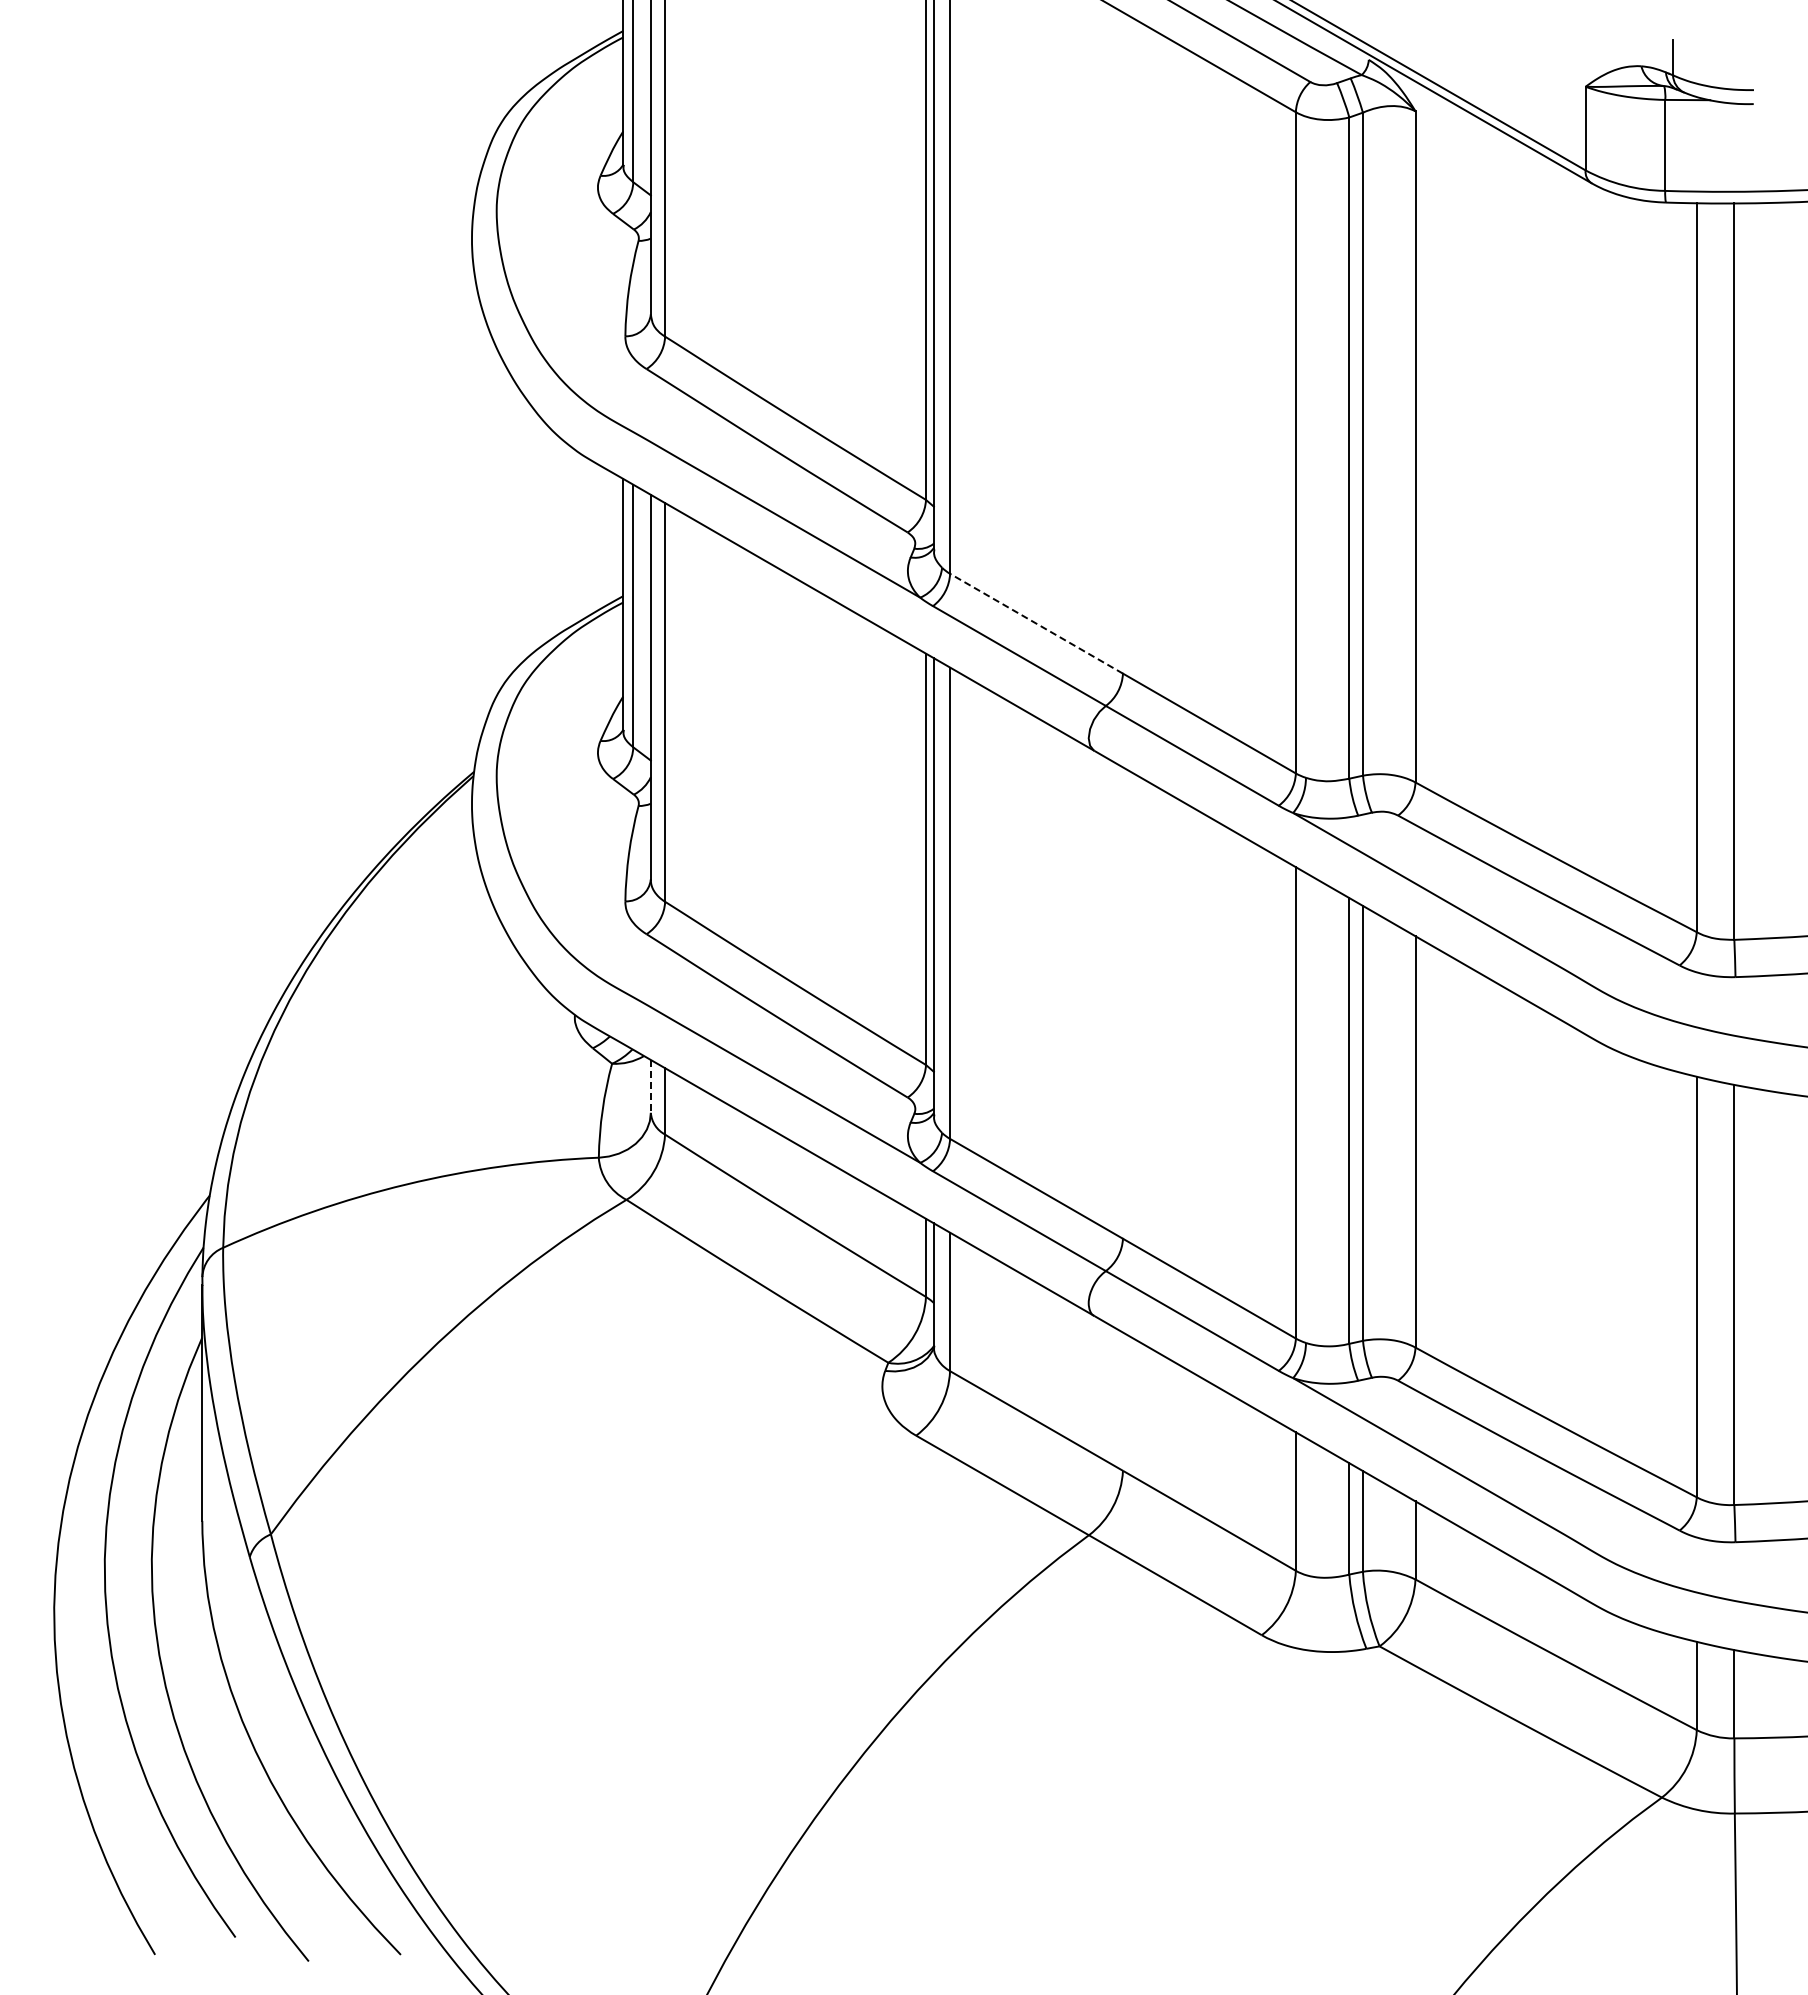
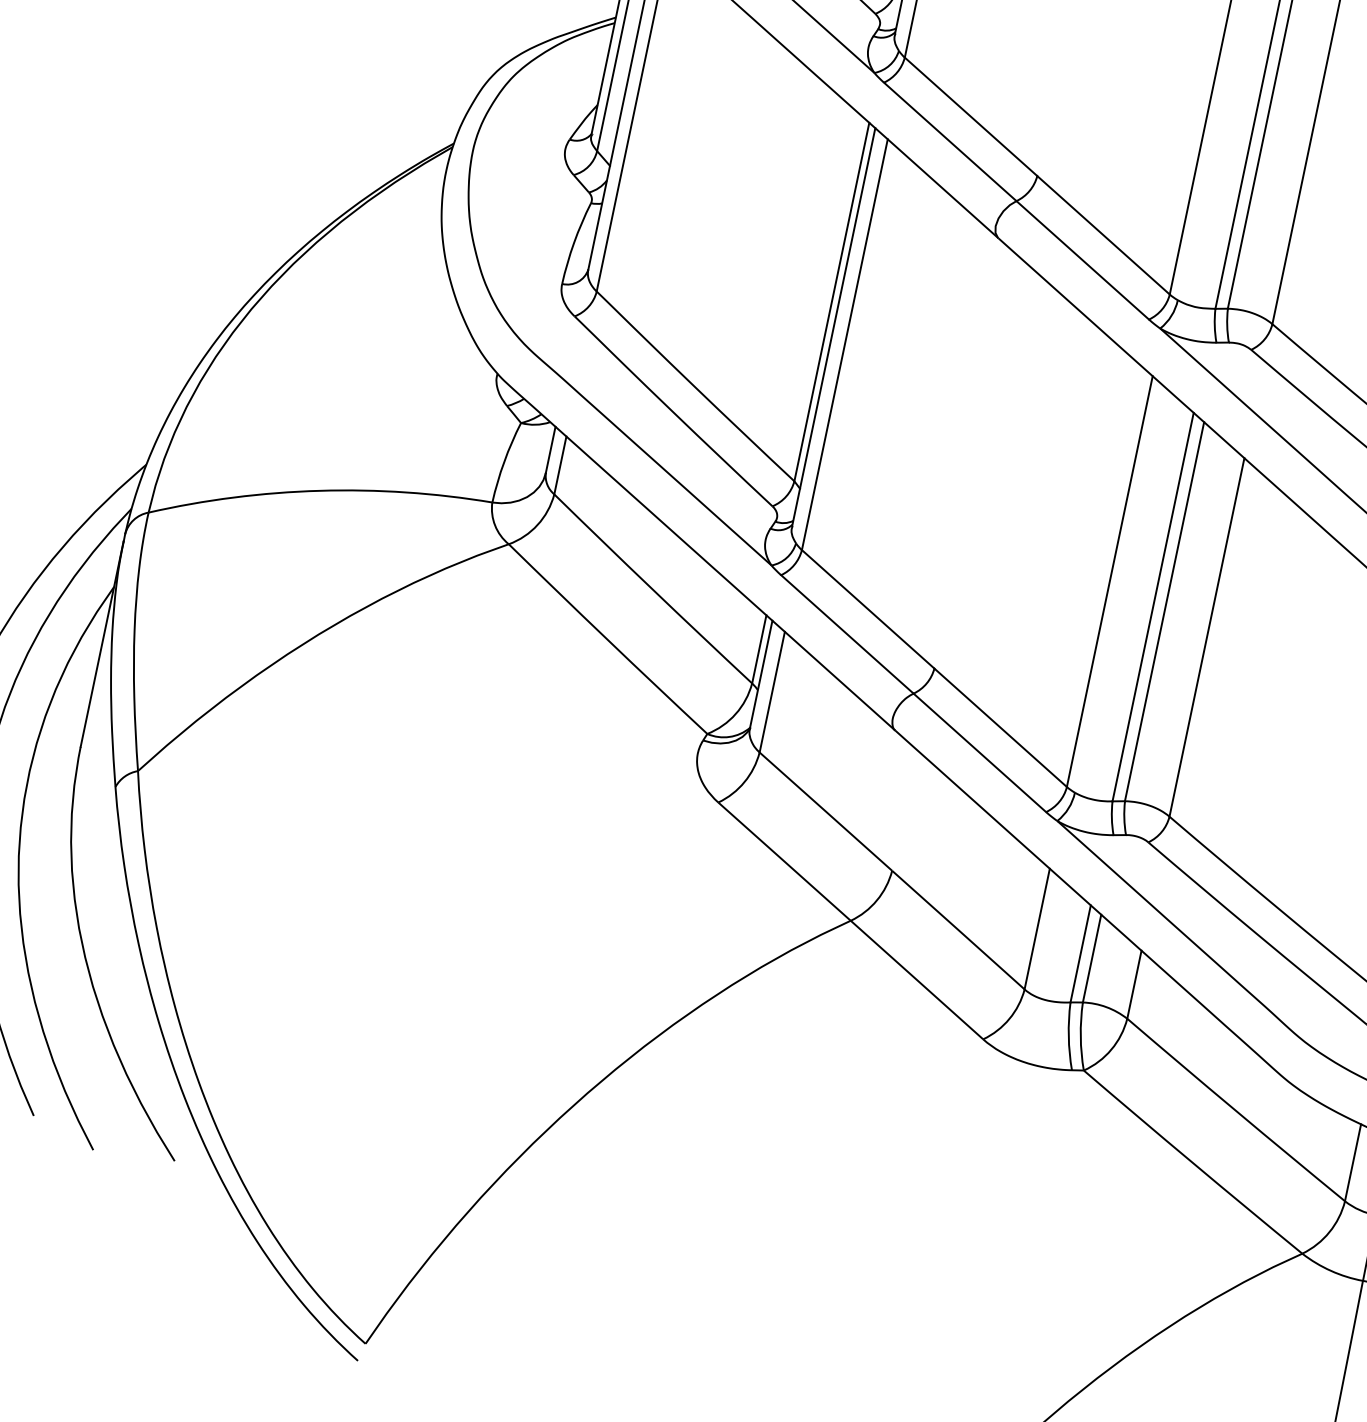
line: (1036, 623) -> (971, 116), dashed -> solid
line: (650, 1086) -> (550, 449), dashed -> solid

